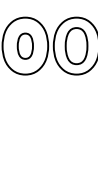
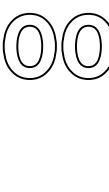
part: (25, 46) -> (29, 46), size x1.43

